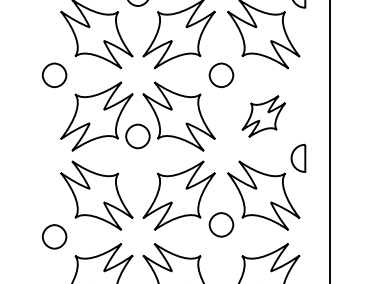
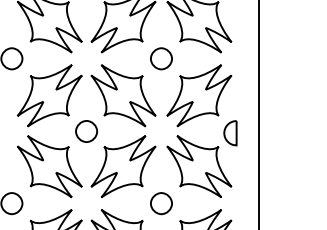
part: (263, 116) -> (199, 95), size x1.67
part: (137, 136) -> (86, 131), moved
part: (221, 224) -> (161, 203), moved

